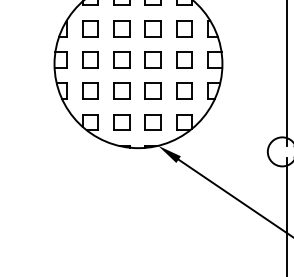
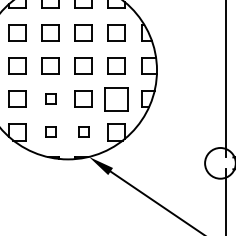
part: (121, 90) -> (50, 98), size x0.6
part: (184, 90) -> (116, 98), size x1.4
part: (121, 122) -> (50, 132), size x0.6
part: (152, 122) -> (82, 132), size x0.6

